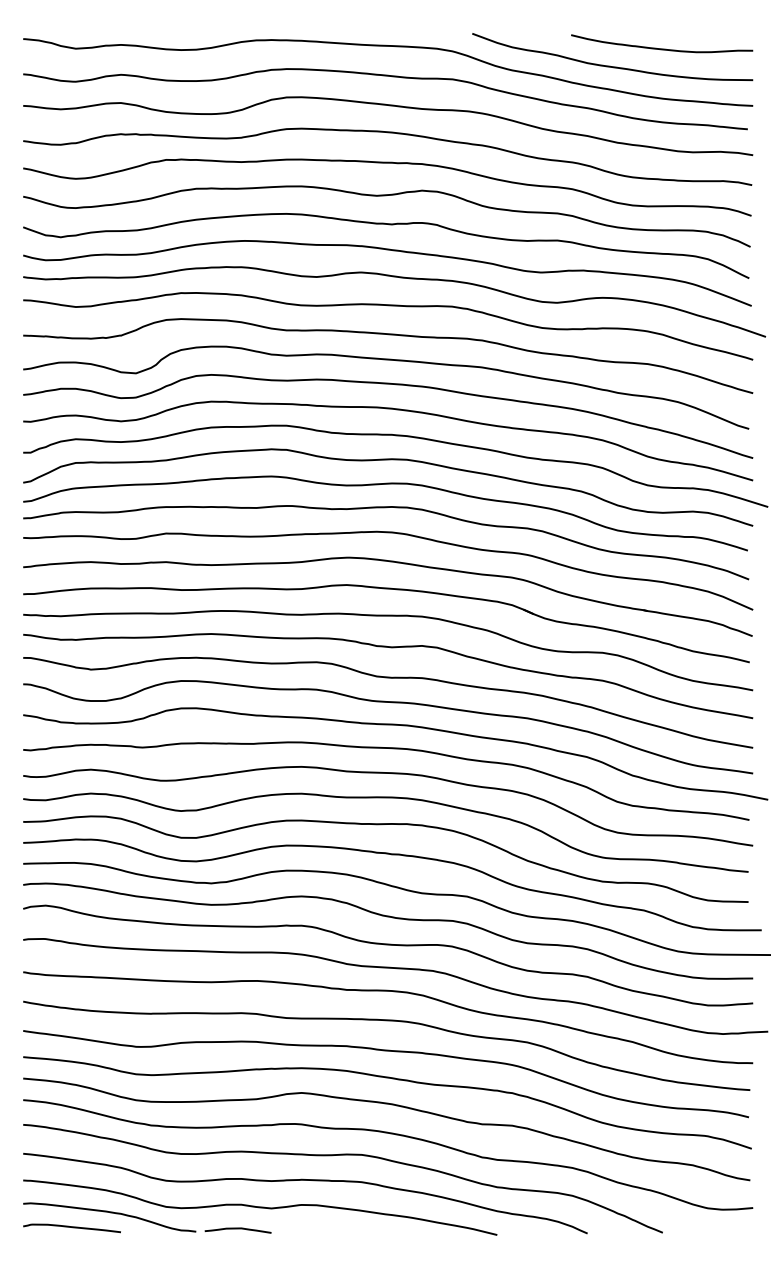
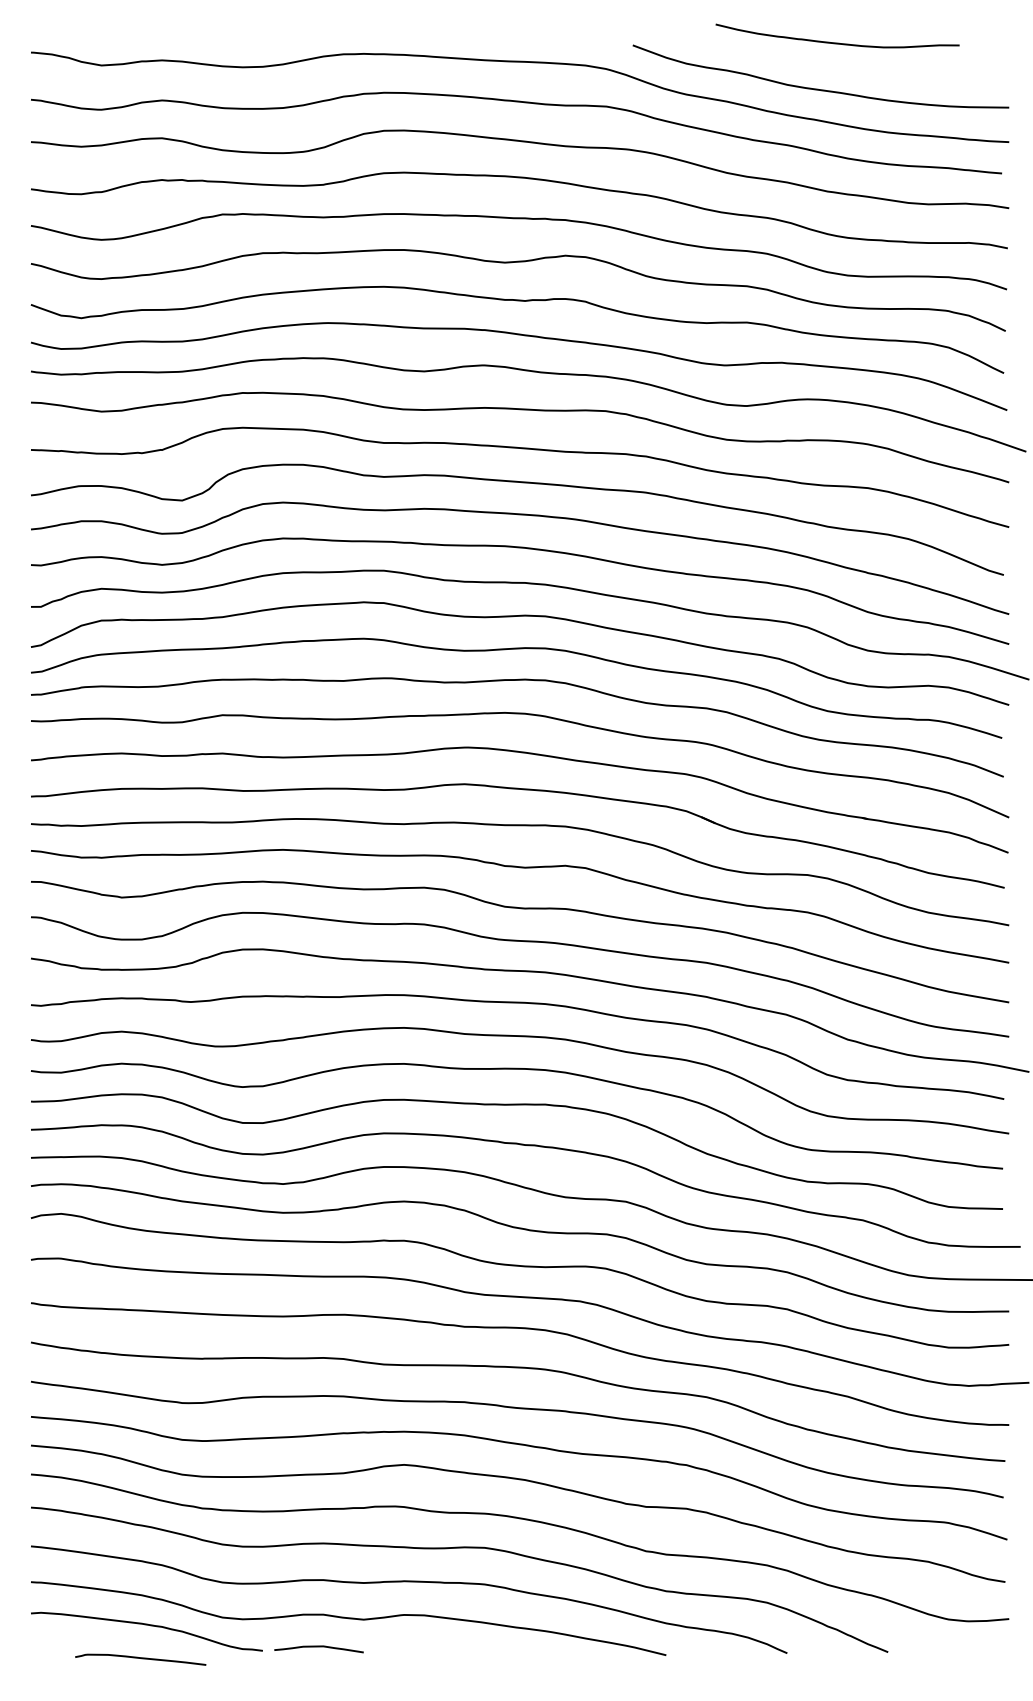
curve: (662, 48) -> (838, 42), moved
curve: (71, 1227) -> (139, 1658), moved

